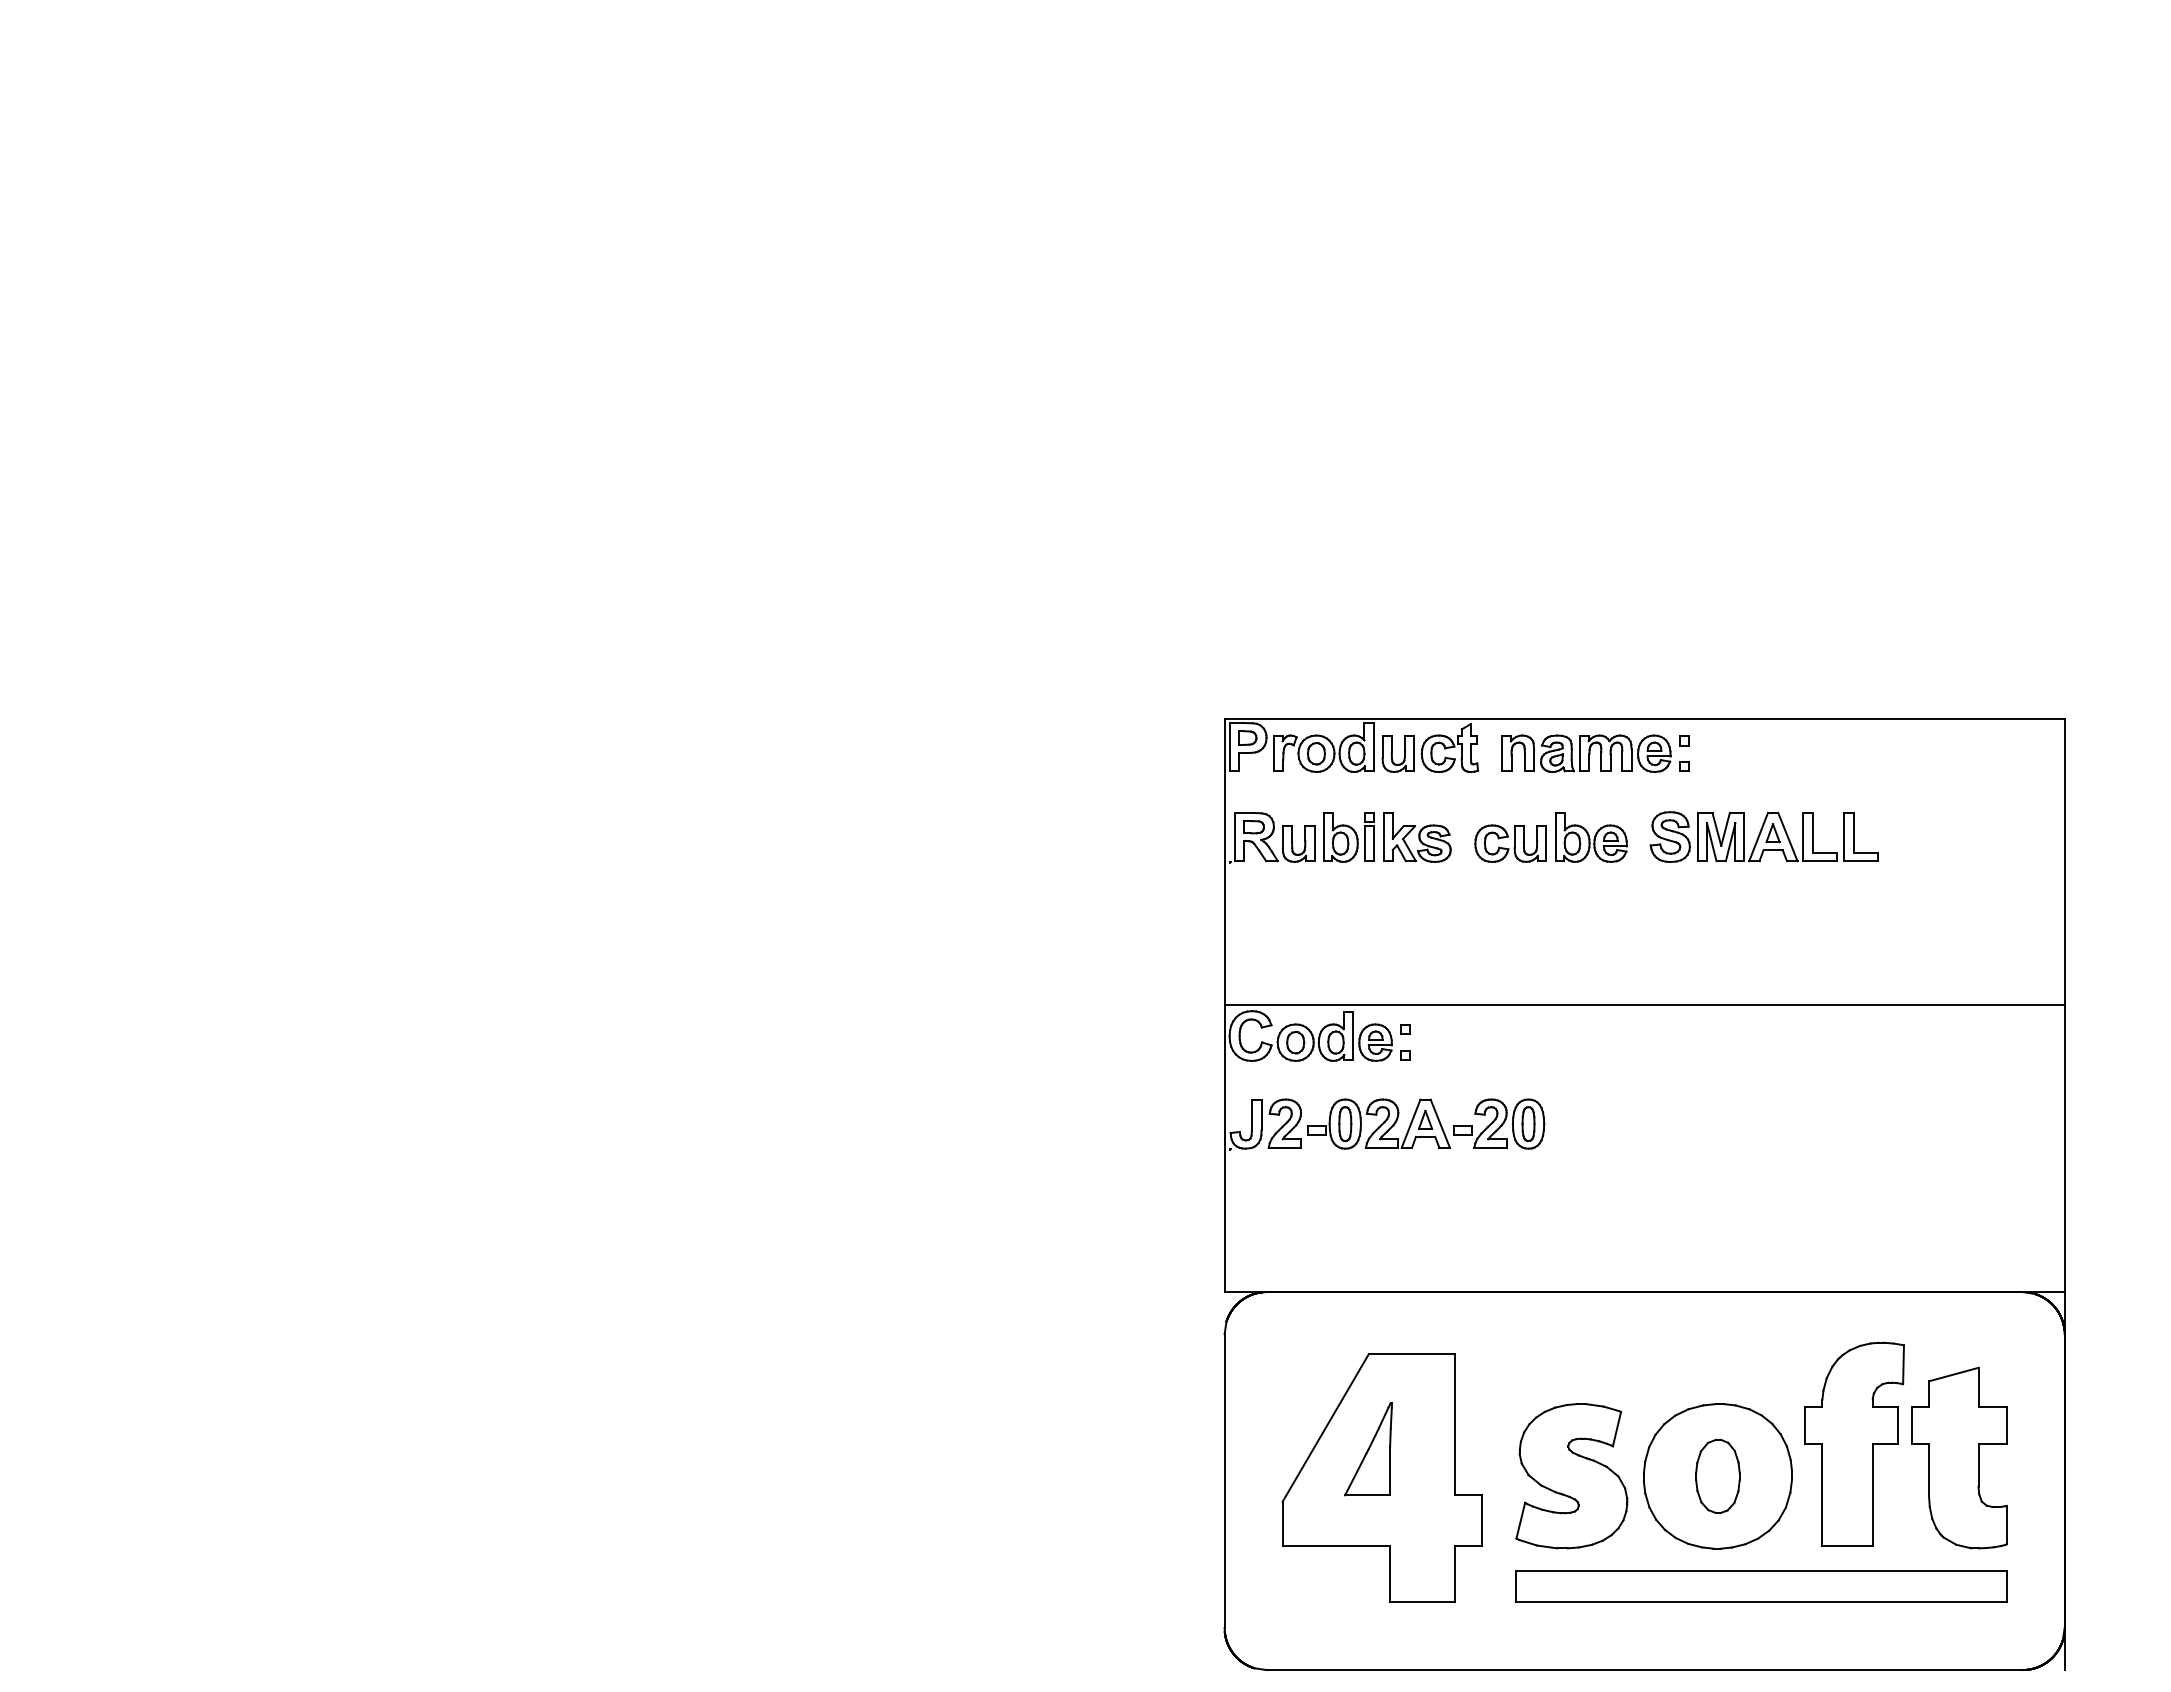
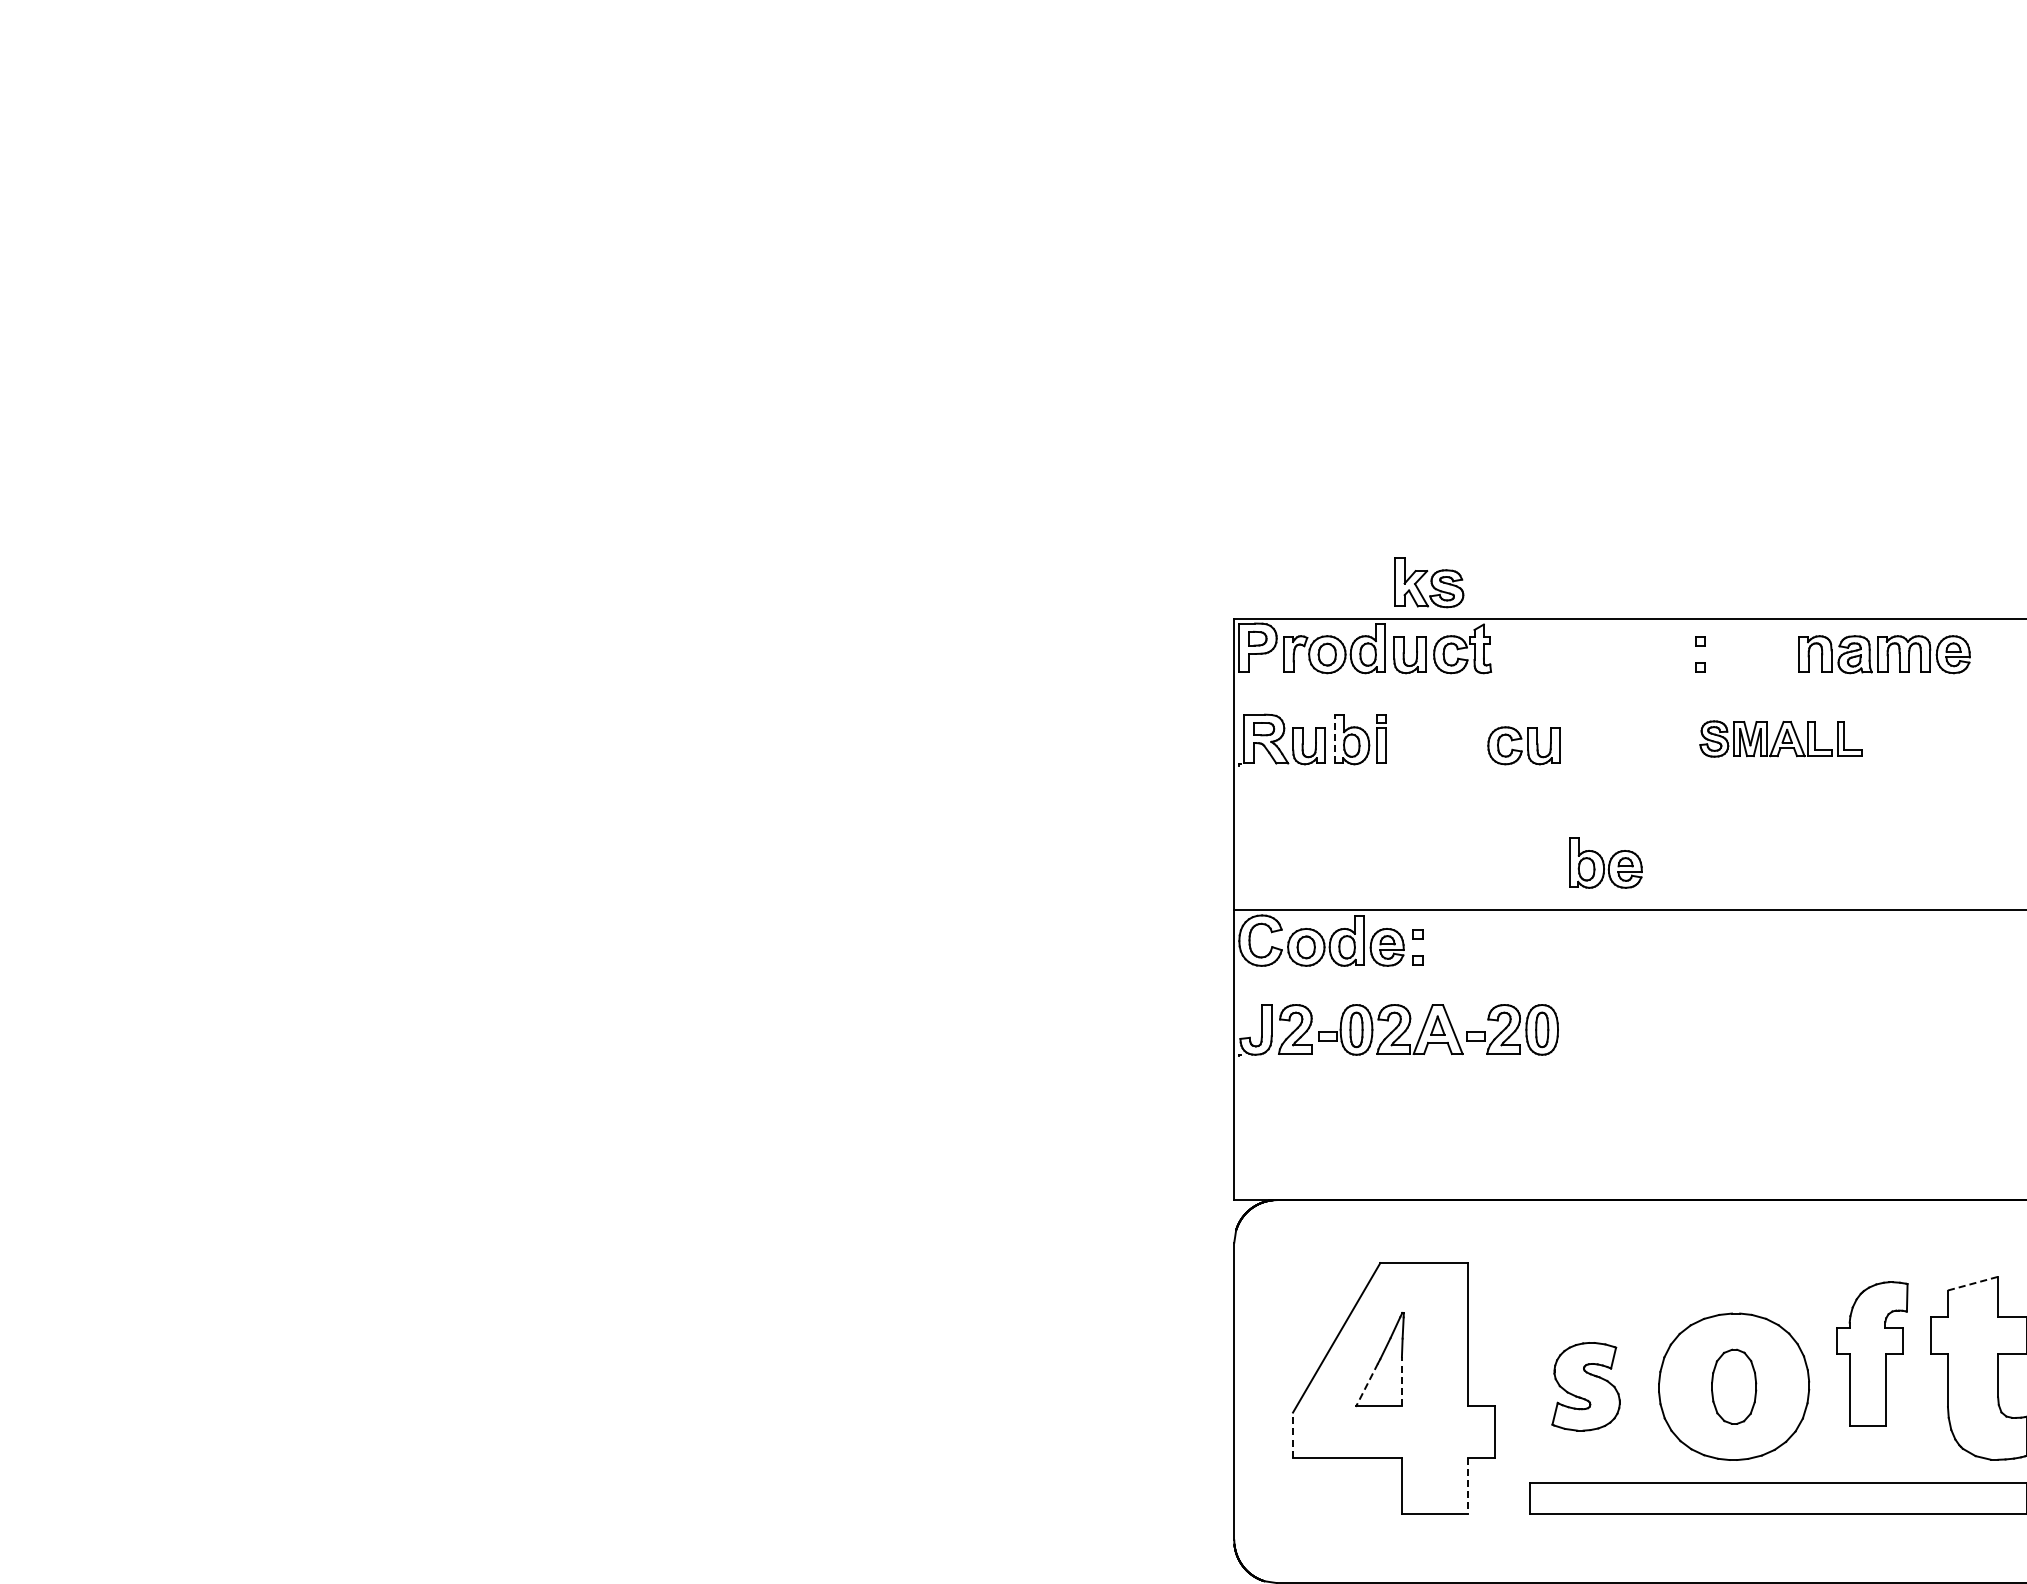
part: (1586, 753) -> (1884, 654), moved
line: (1323, 836) -> (1334, 738), solid -> dashed
part: (1763, 836) -> (1780, 738), size x0.7
part: (1417, 837) -> (1429, 582), moved
part: (1591, 837) -> (1605, 863), moved
line: (1953, 1374) -> (1972, 1283), solid -> dashed
part: (1854, 1443) -> (1872, 1353), size x0.7
line: (1390, 1470) -> (1402, 1380), solid -> dashed
line: (1355, 1474) -> (1366, 1384), solid -> dashed
part: (1571, 1476) -> (1585, 1386), size x0.6
line: (1282, 1523) -> (1292, 1434), solid -> dashed
line: (1454, 1574) -> (1467, 1486), solid -> dashed

